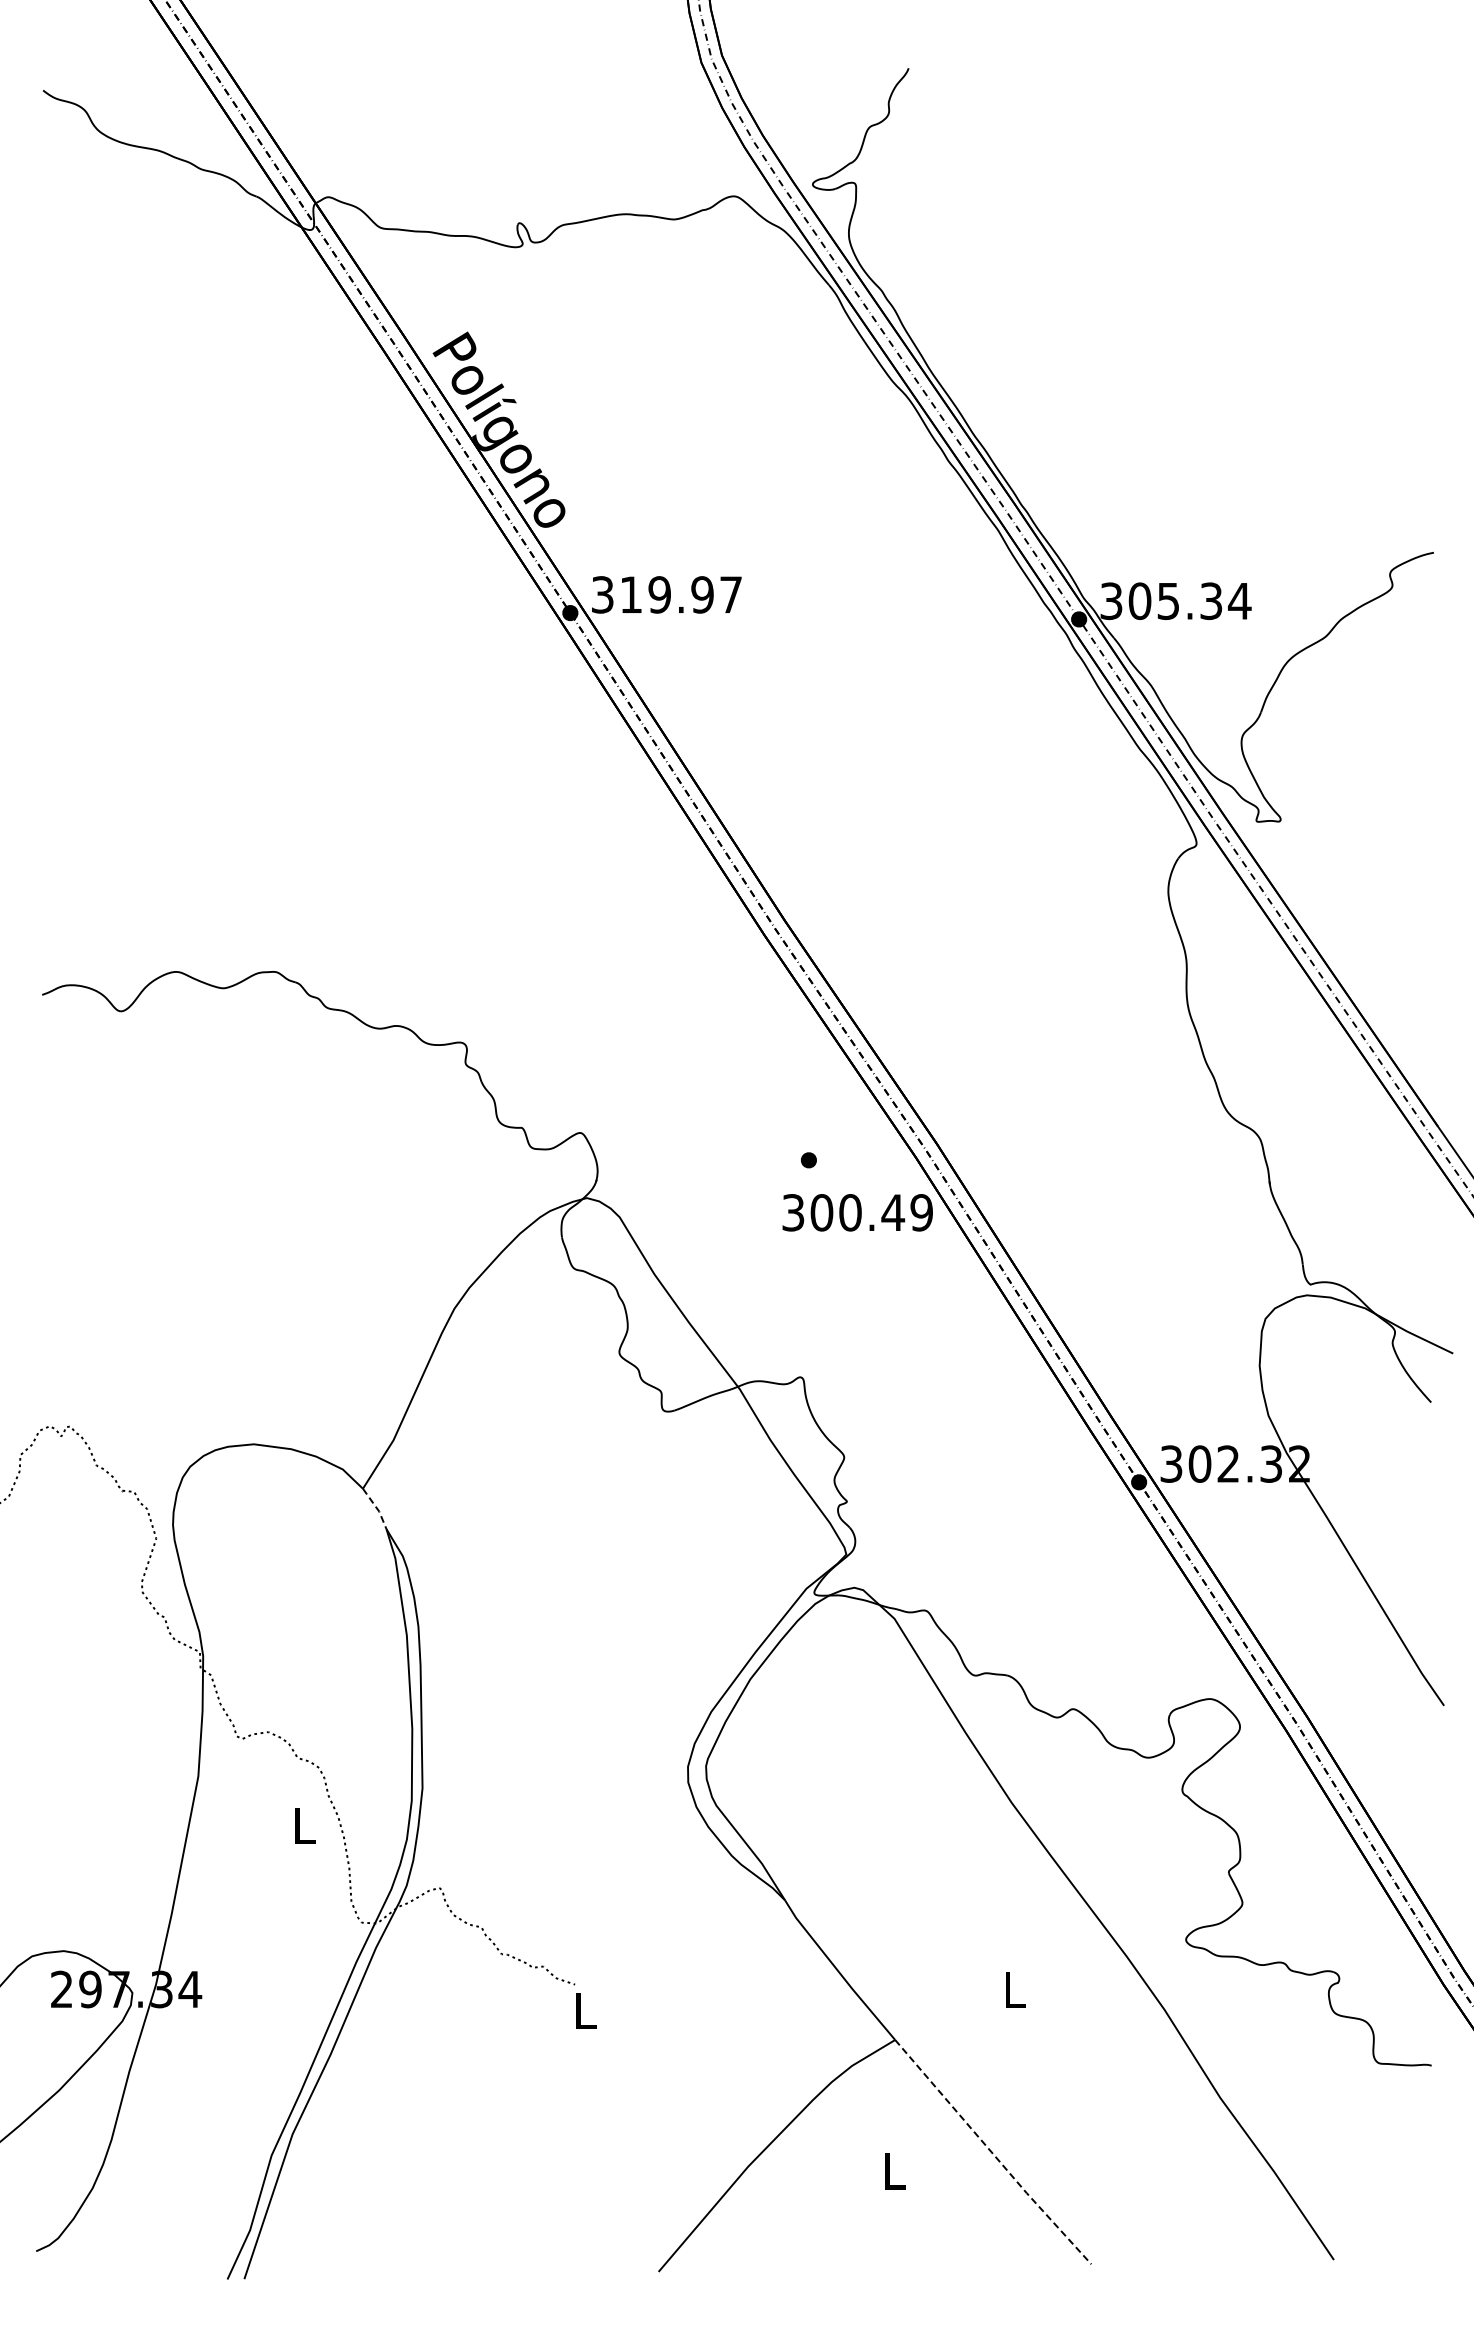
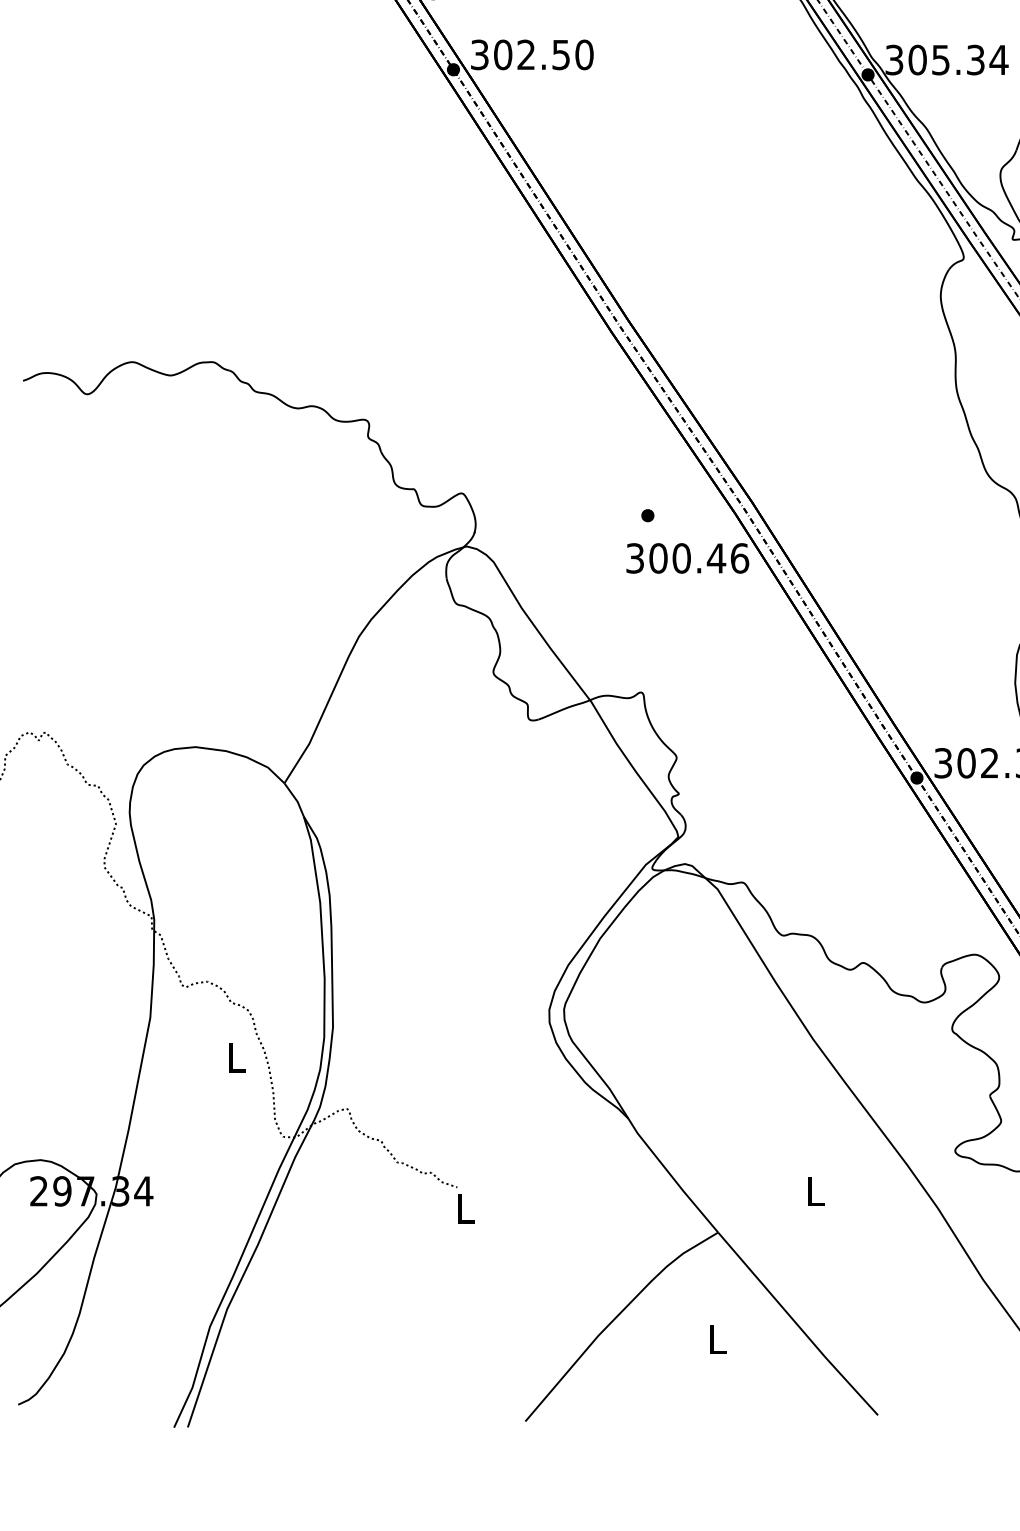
text: (681, 594) -> (544, 54), 319.97 -> 302.50
text: (921, 1212) -> (739, 558), 300.49 -> 300.46
line: (376, 1508) -> (295, 799), dashed -> solid
line: (992, 2153) -> (797, 1325), dashed -> solid

